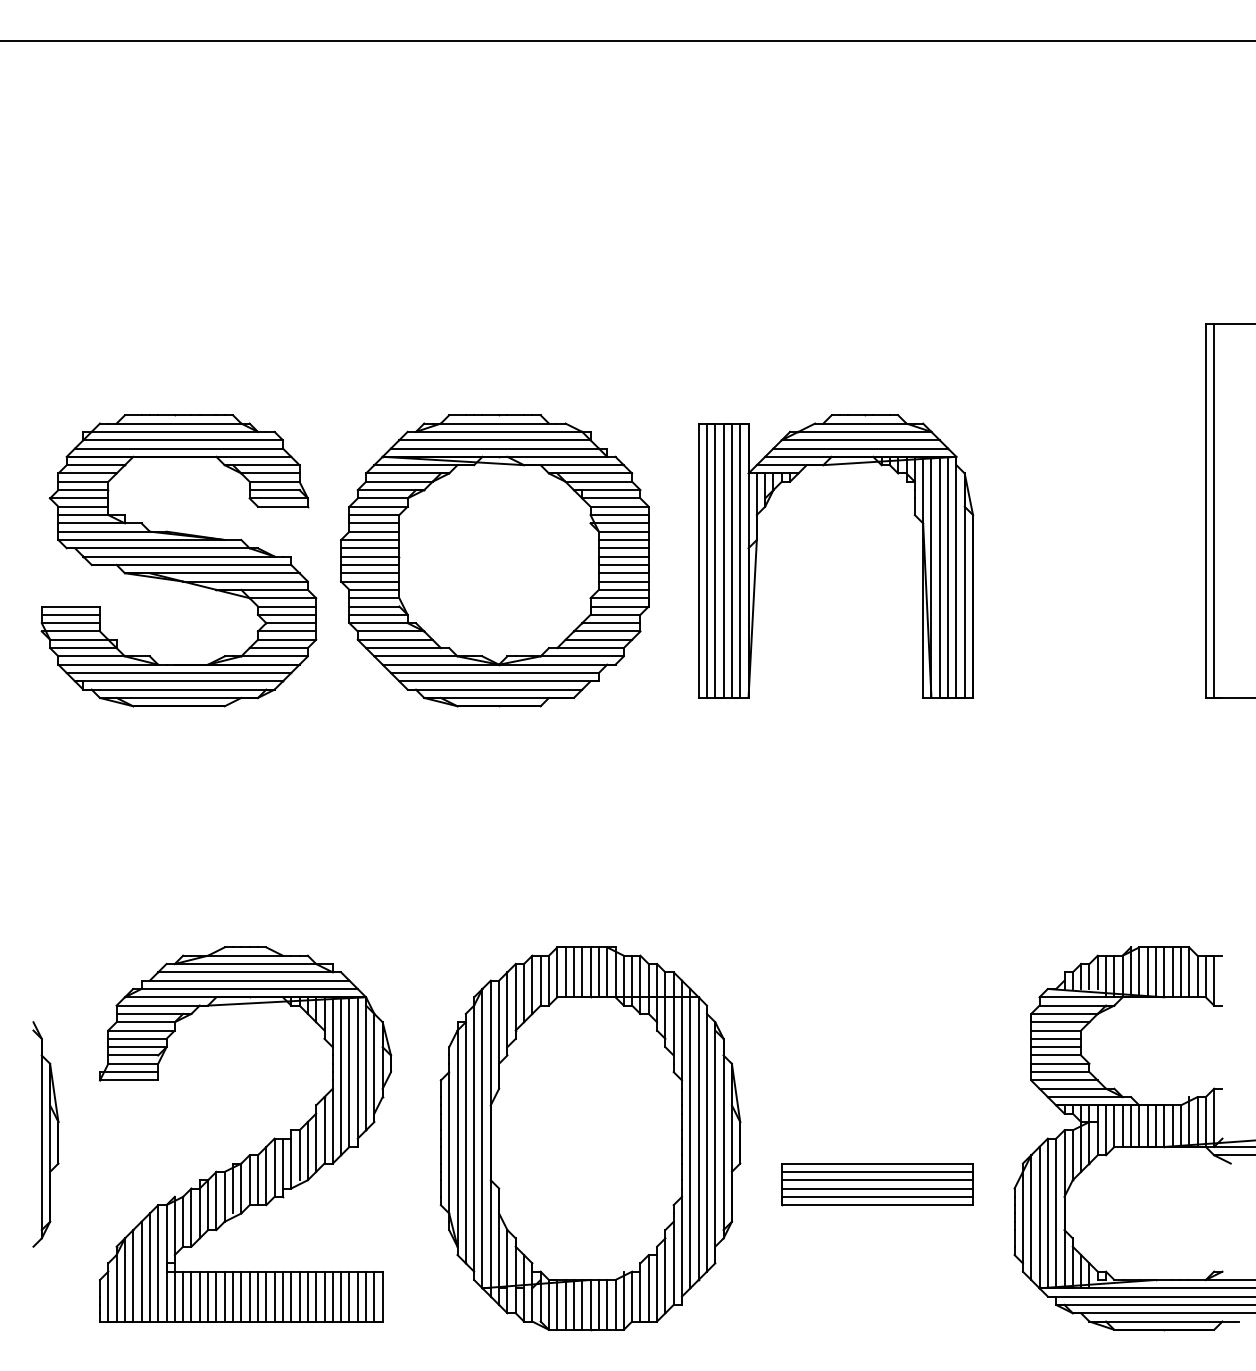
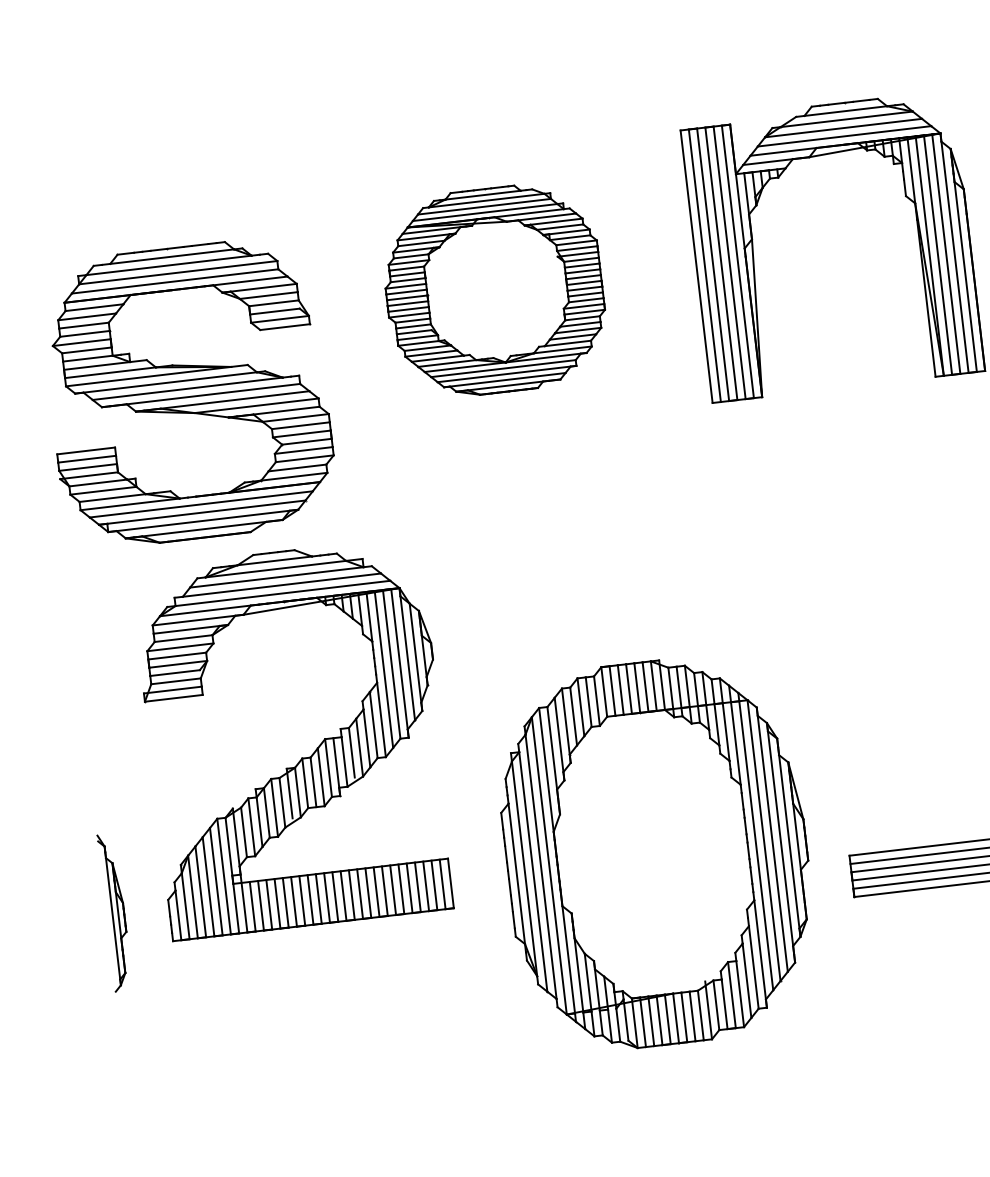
part: (178, 560) -> (187, 392), moved
part: (494, 560) -> (493, 290), size x0.7
part: (45, 1134) -> (114, 912), size x0.7
part: (249, 1154) -> (302, 757), moved

